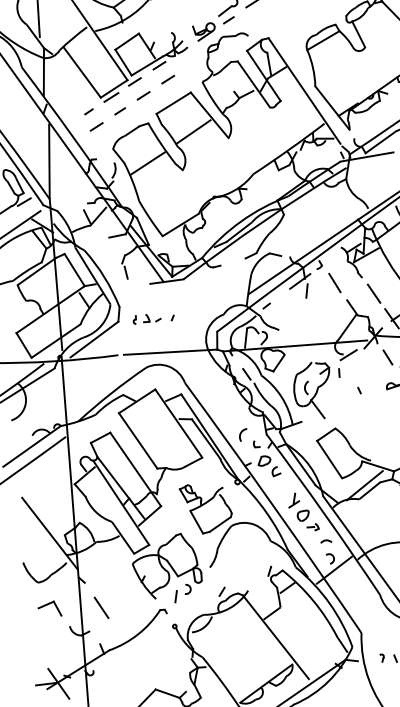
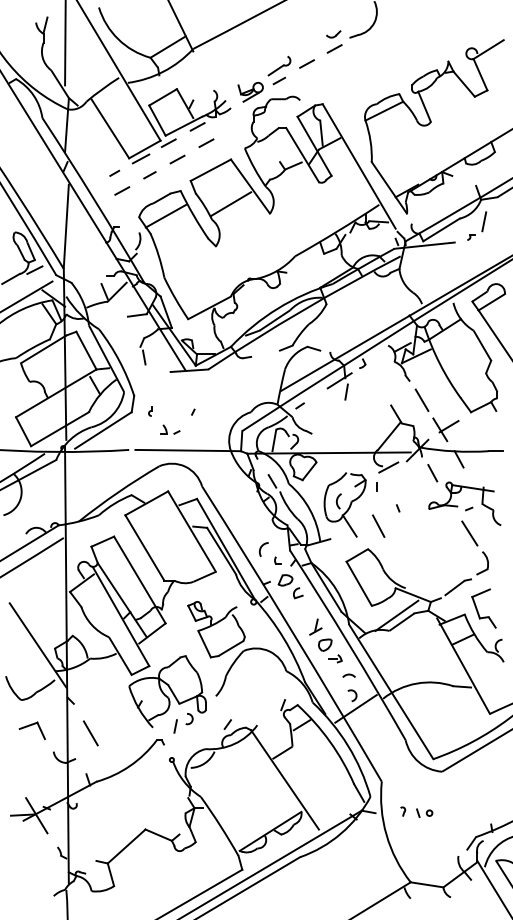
line: (147, 162) -> (165, 215), moved
line: (334, 282) -> (378, 525), moved
part: (152, 317) -> (170, 429), moved

